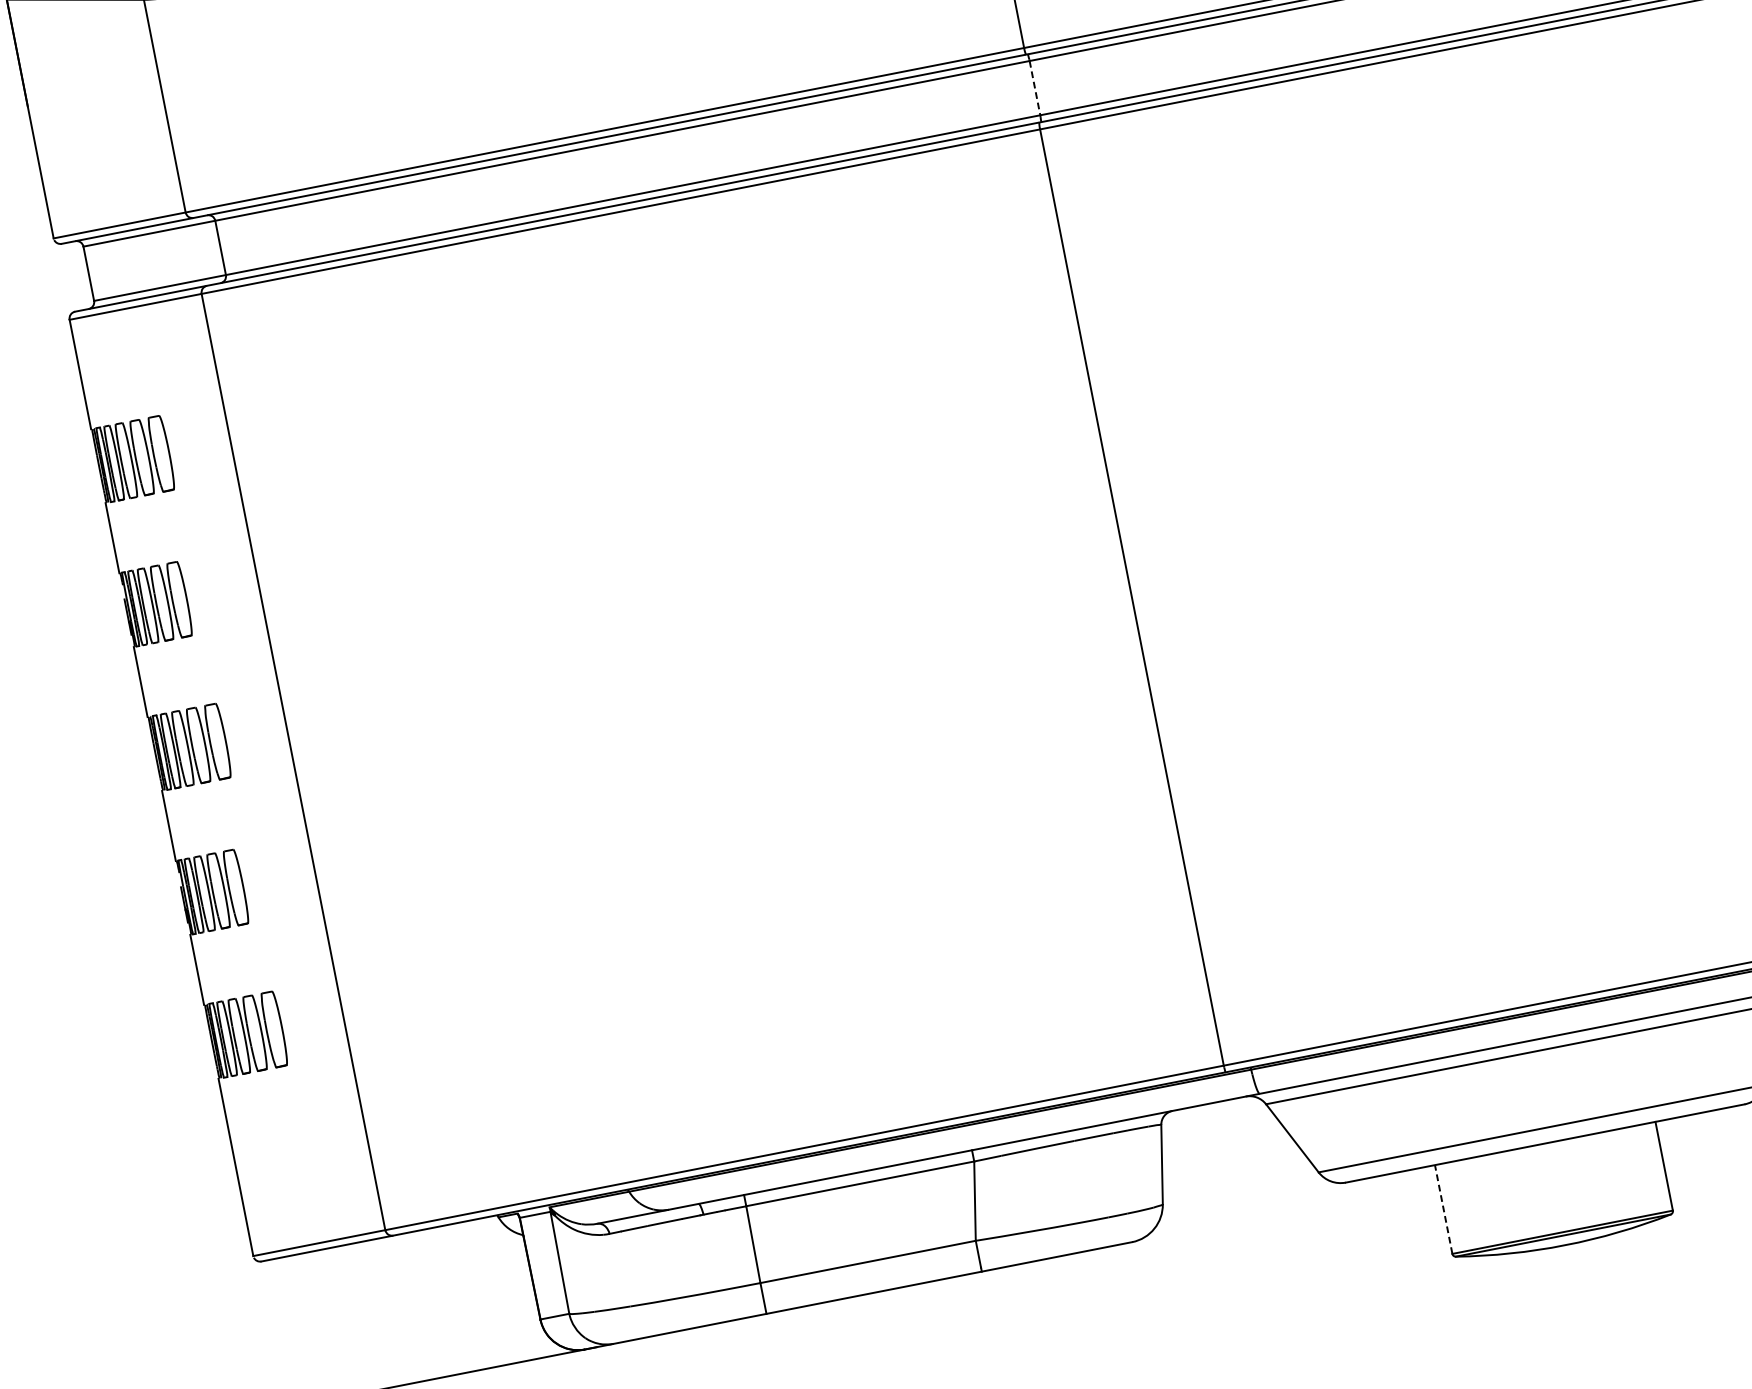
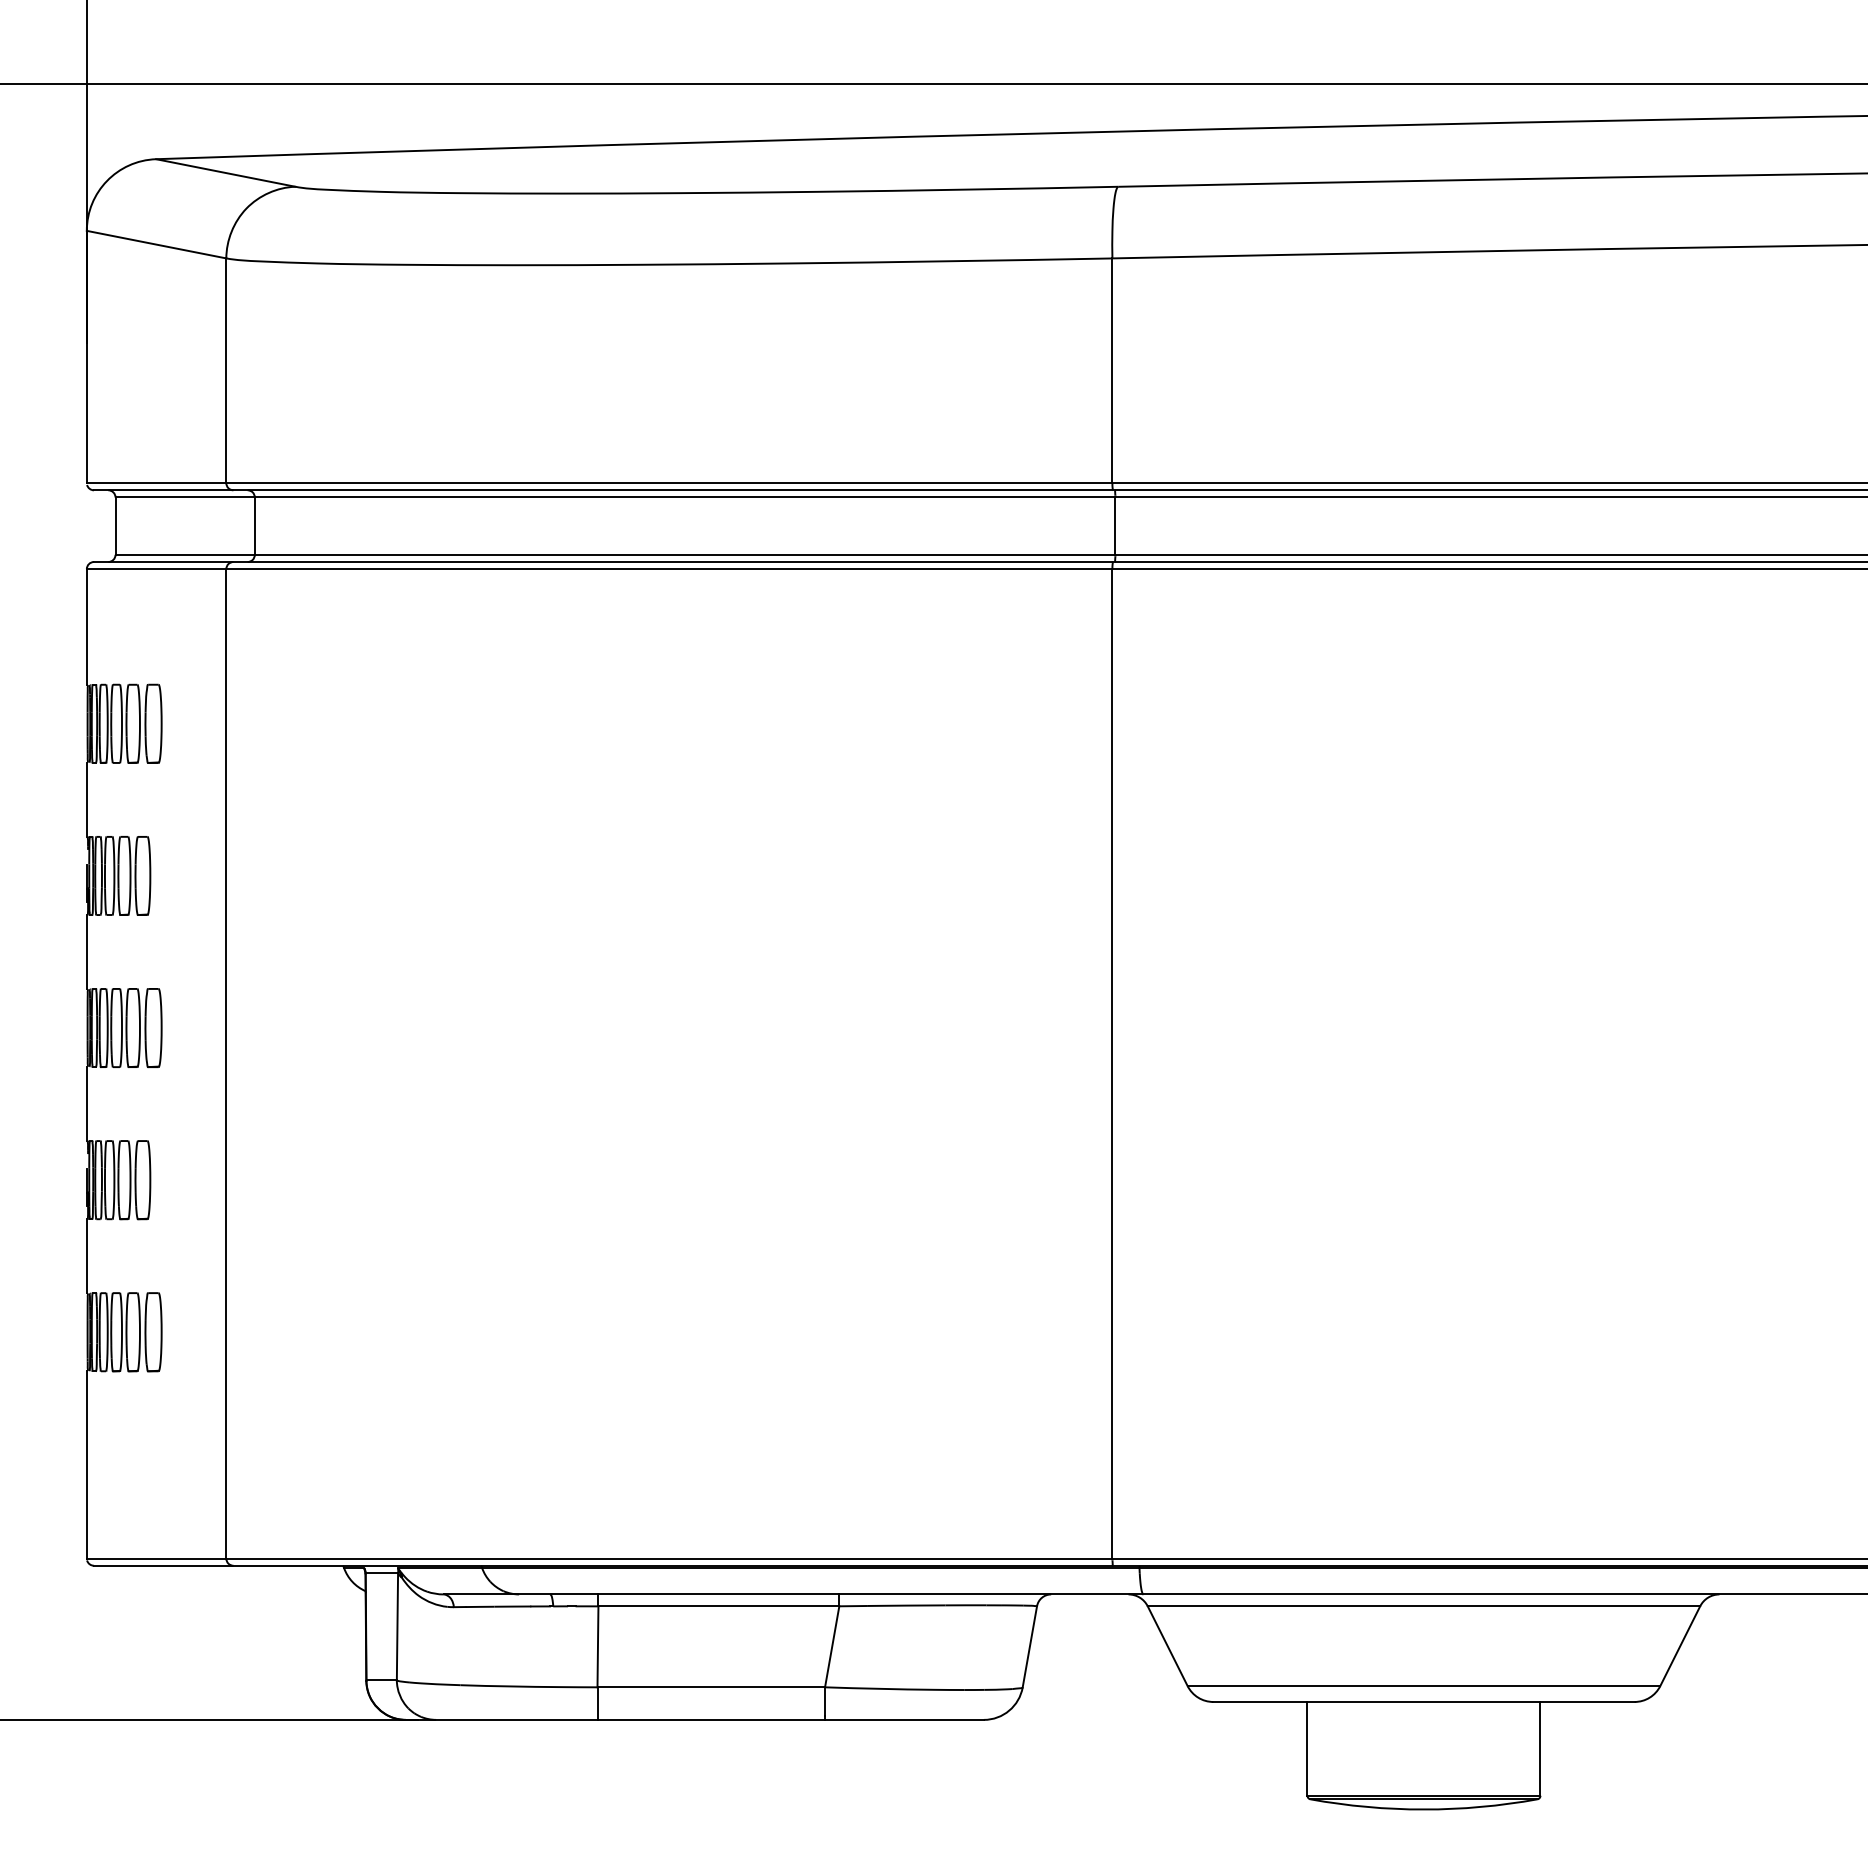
line: (1035, 88) -> (1115, 526), dashed -> solid
line: (1443, 1209) -> (1307, 1748), dashed -> solid

